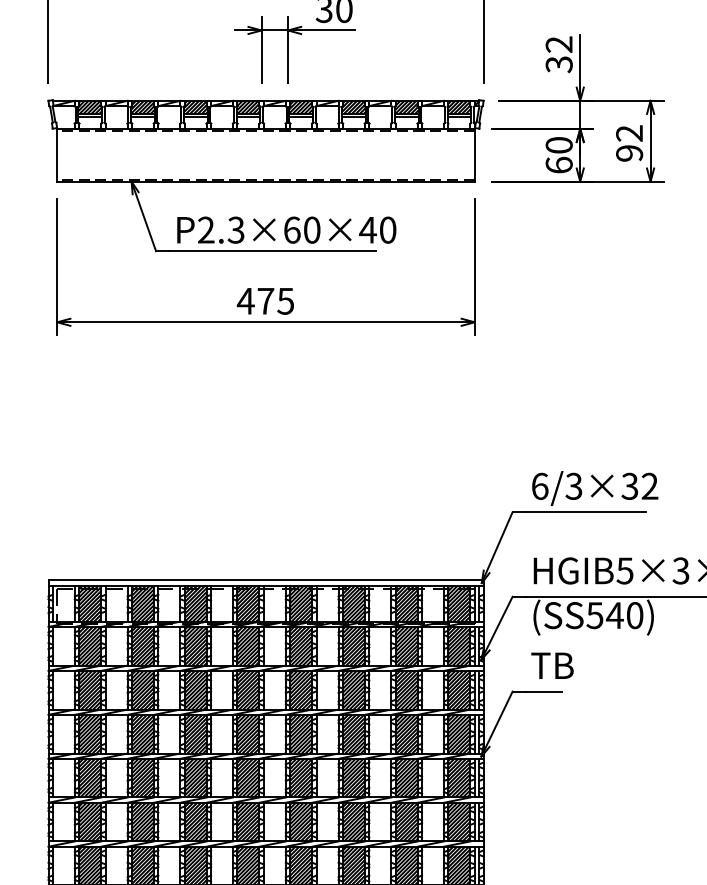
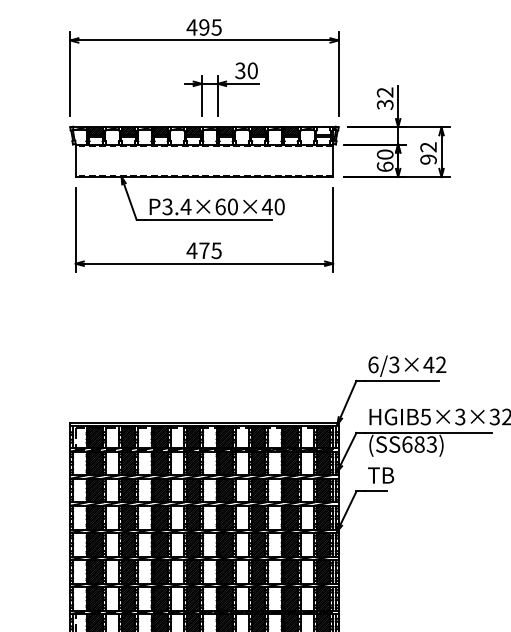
hatch: (459, 107) -> (323, 131), removed
text: (220, 229) -> (176, 206), P2.3×60×40 -> P3.4×60×40
text: (629, 485) -> (428, 364), 6/3×32 -> 6/3×42
text: (614, 615) -> (419, 444), (SS540) -> (SS683)

